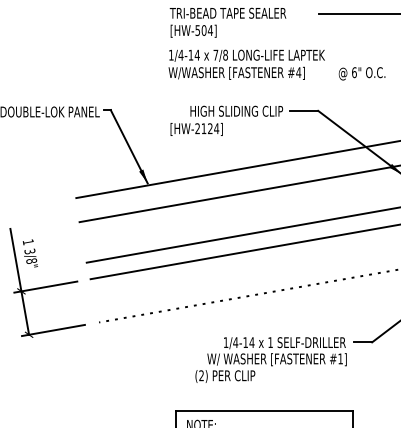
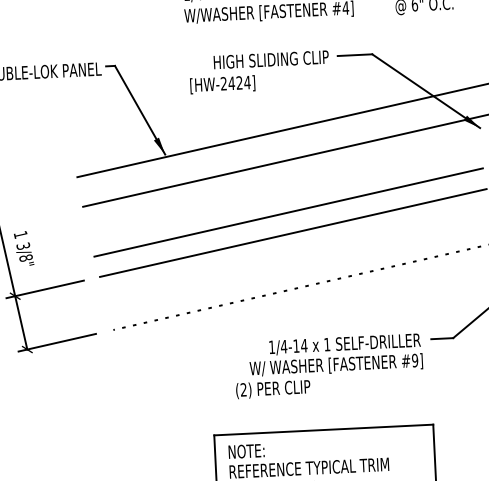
text: (203, 128) -> (231, 83), [HW-2124] -> [HW-2424]
text: (340, 358) -> (414, 360), #1] -> #9]

